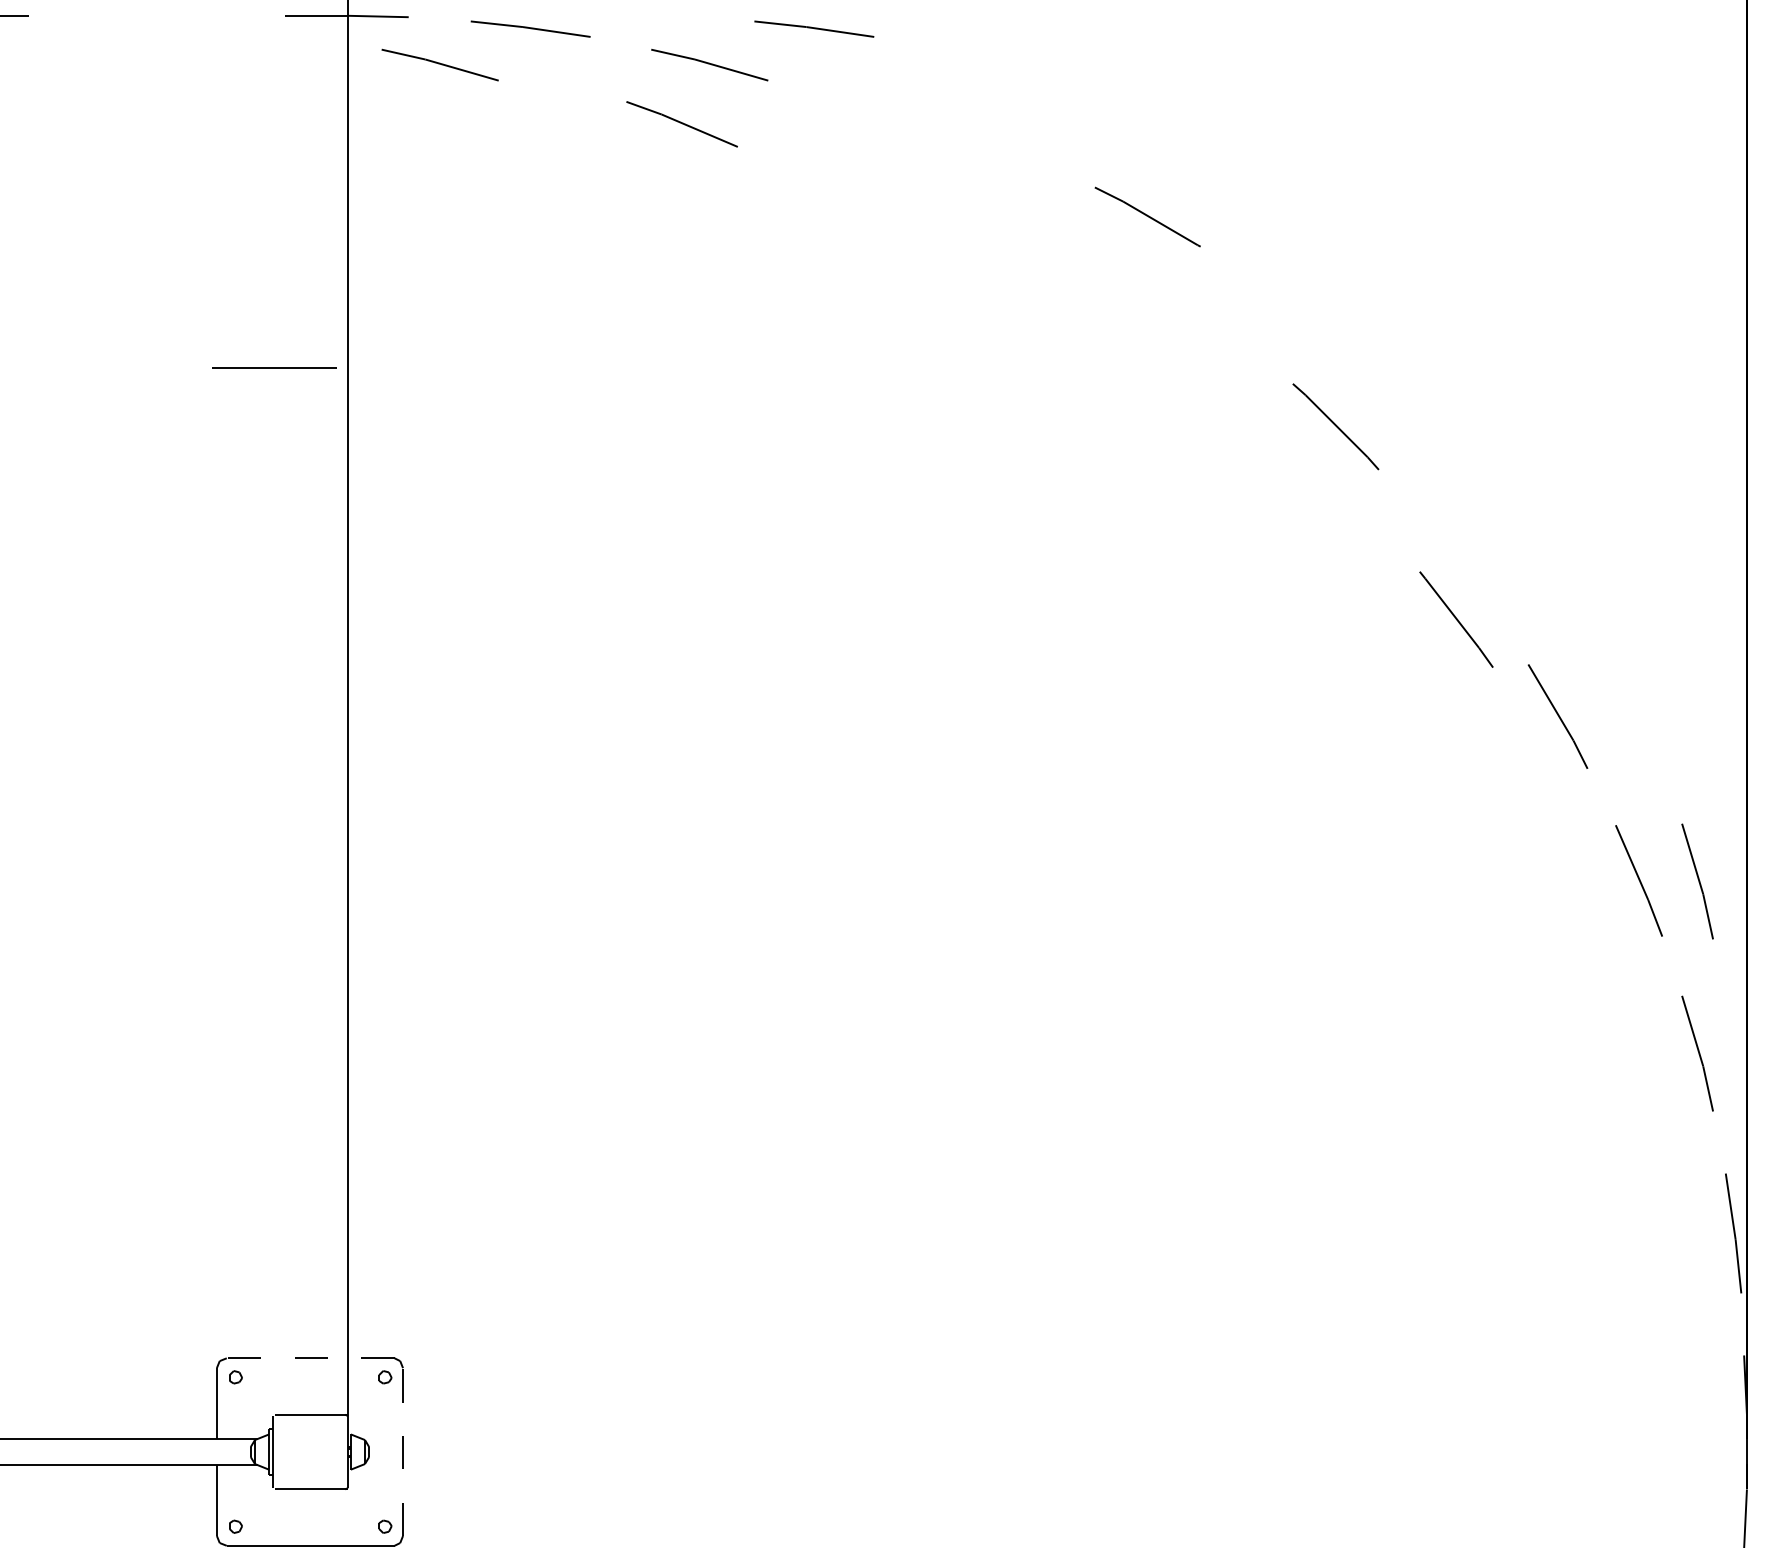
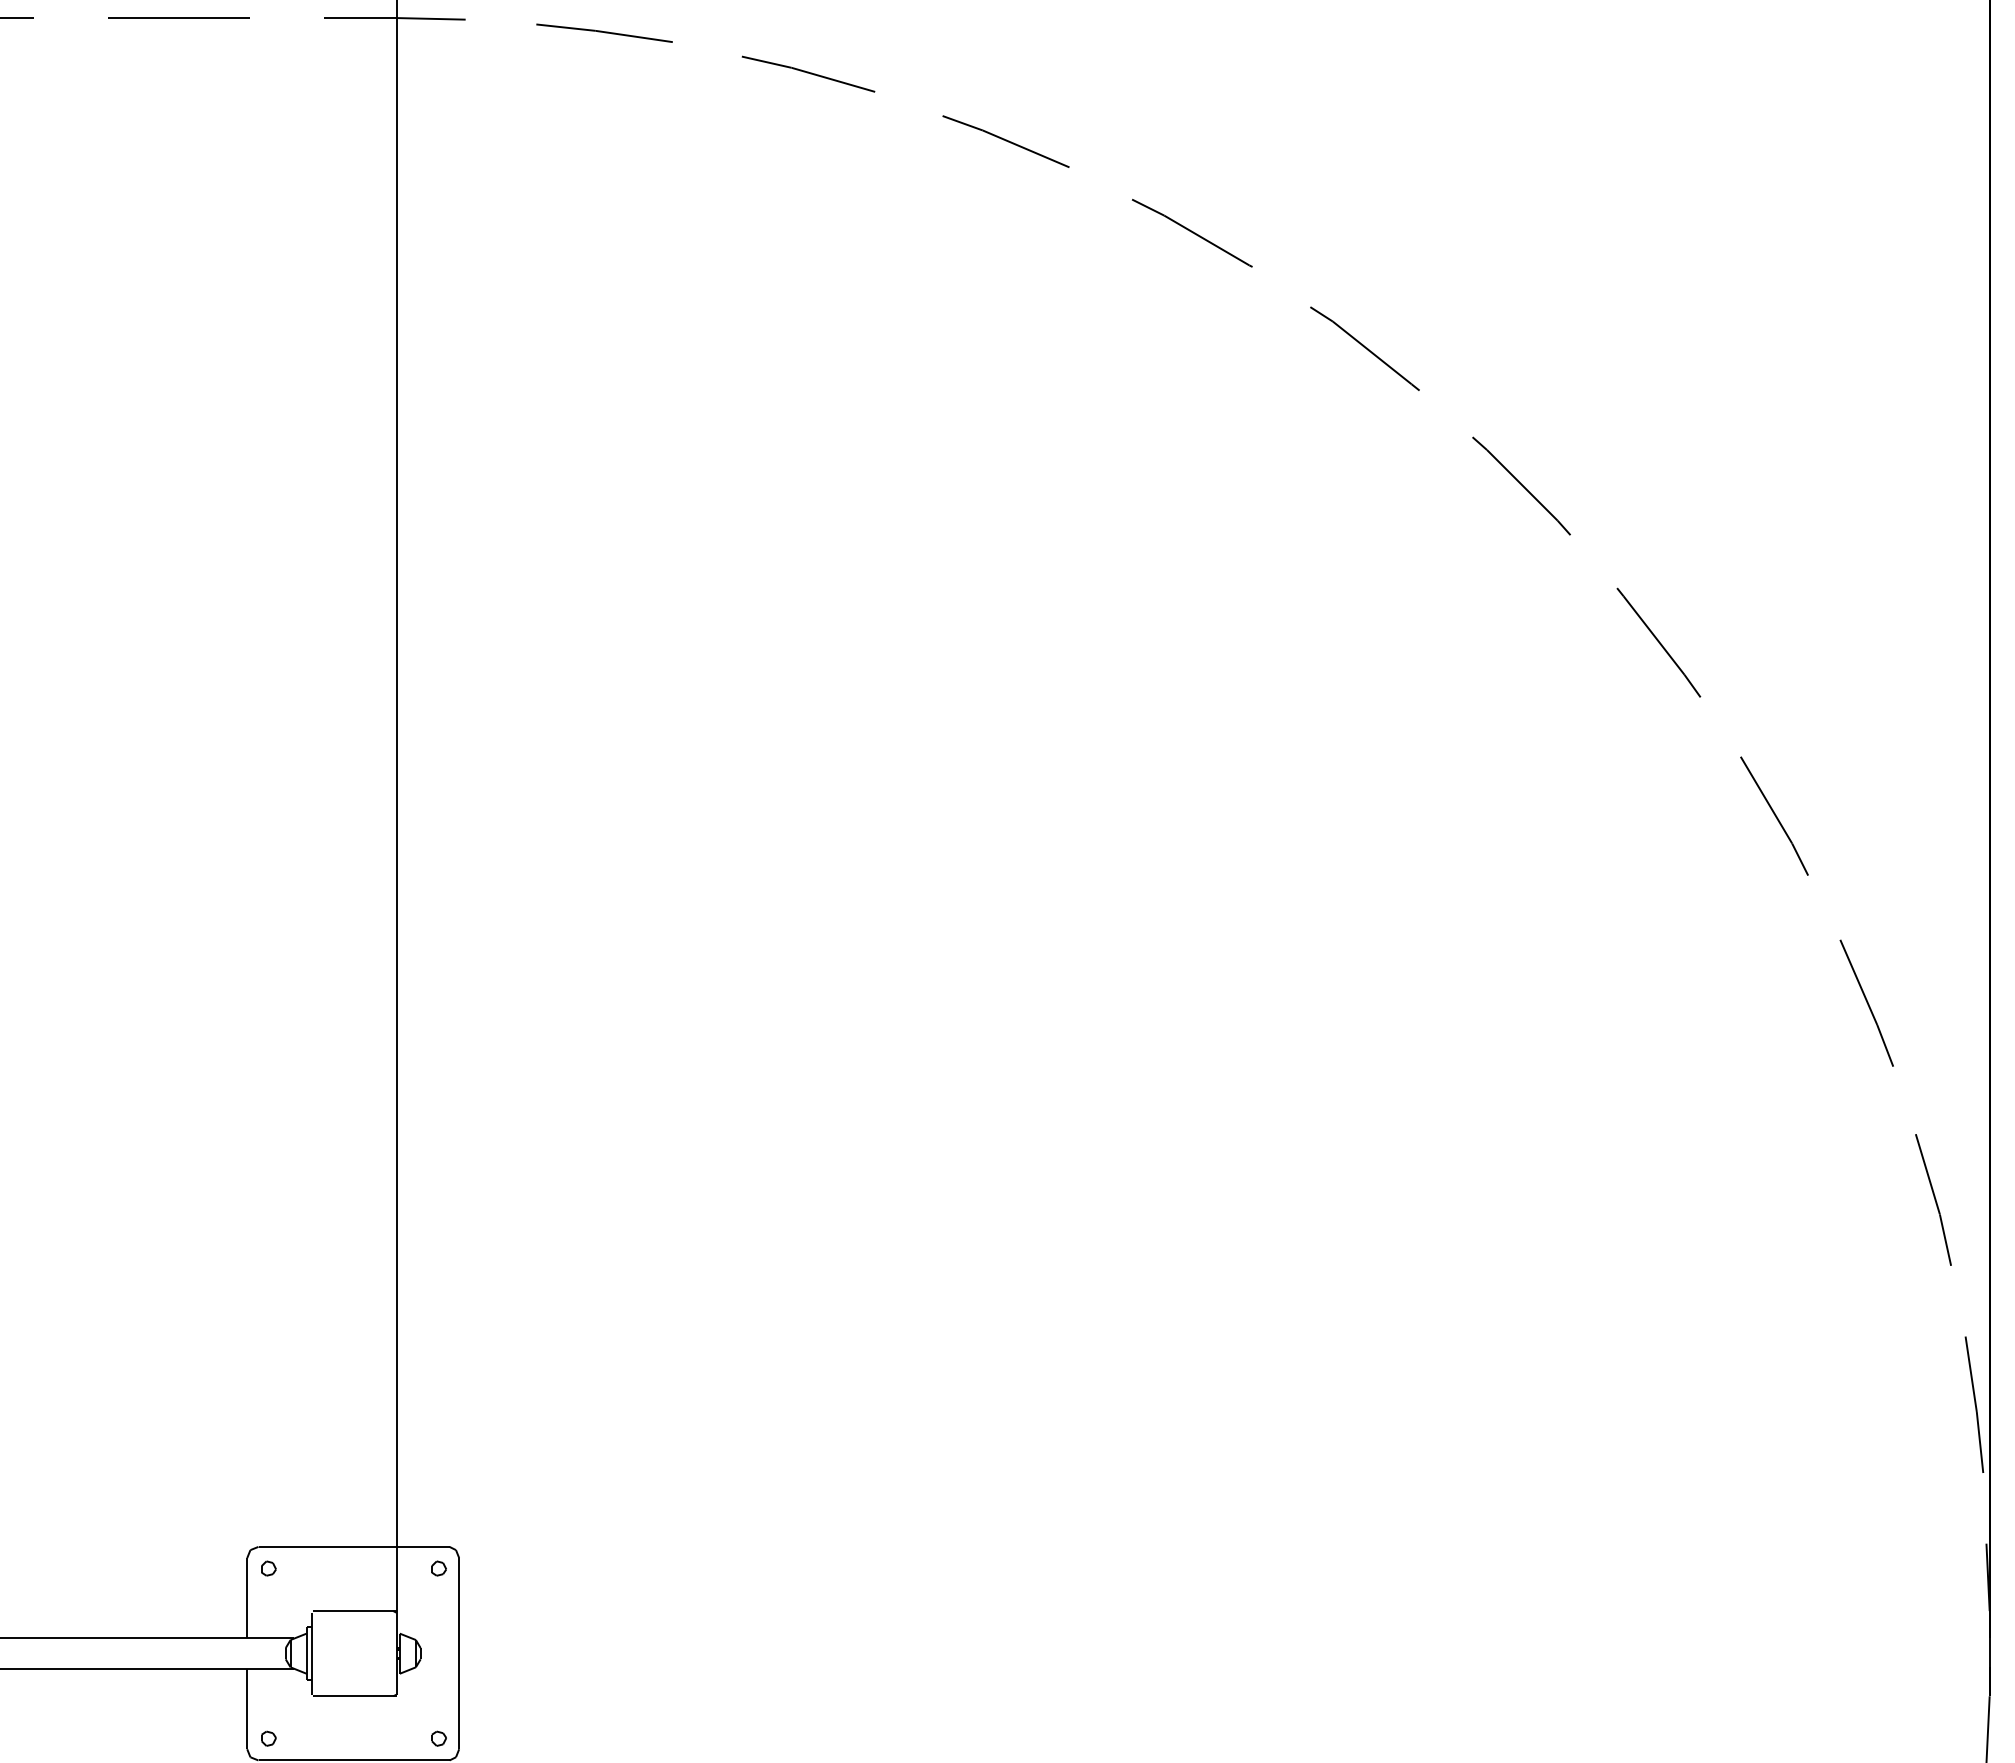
part: (814, 28) -> (927, 32), removed
part: (440, 64) -> (501, 73), removed
part: (681, 124) -> (1005, 141), moved
part: (1147, 216) -> (1192, 232), moved
part: (1197, 305) -> (1364, 348), added
line: (274, 367) -> (178, 17), moved
part: (1456, 619) -> (1658, 642), moved
part: (1697, 881) -> (1933, 1003), removed
line: (311, 1357) -> (354, 1546), dashed -> solid
line: (403, 1451) -> (459, 1653), dashed -> solid

